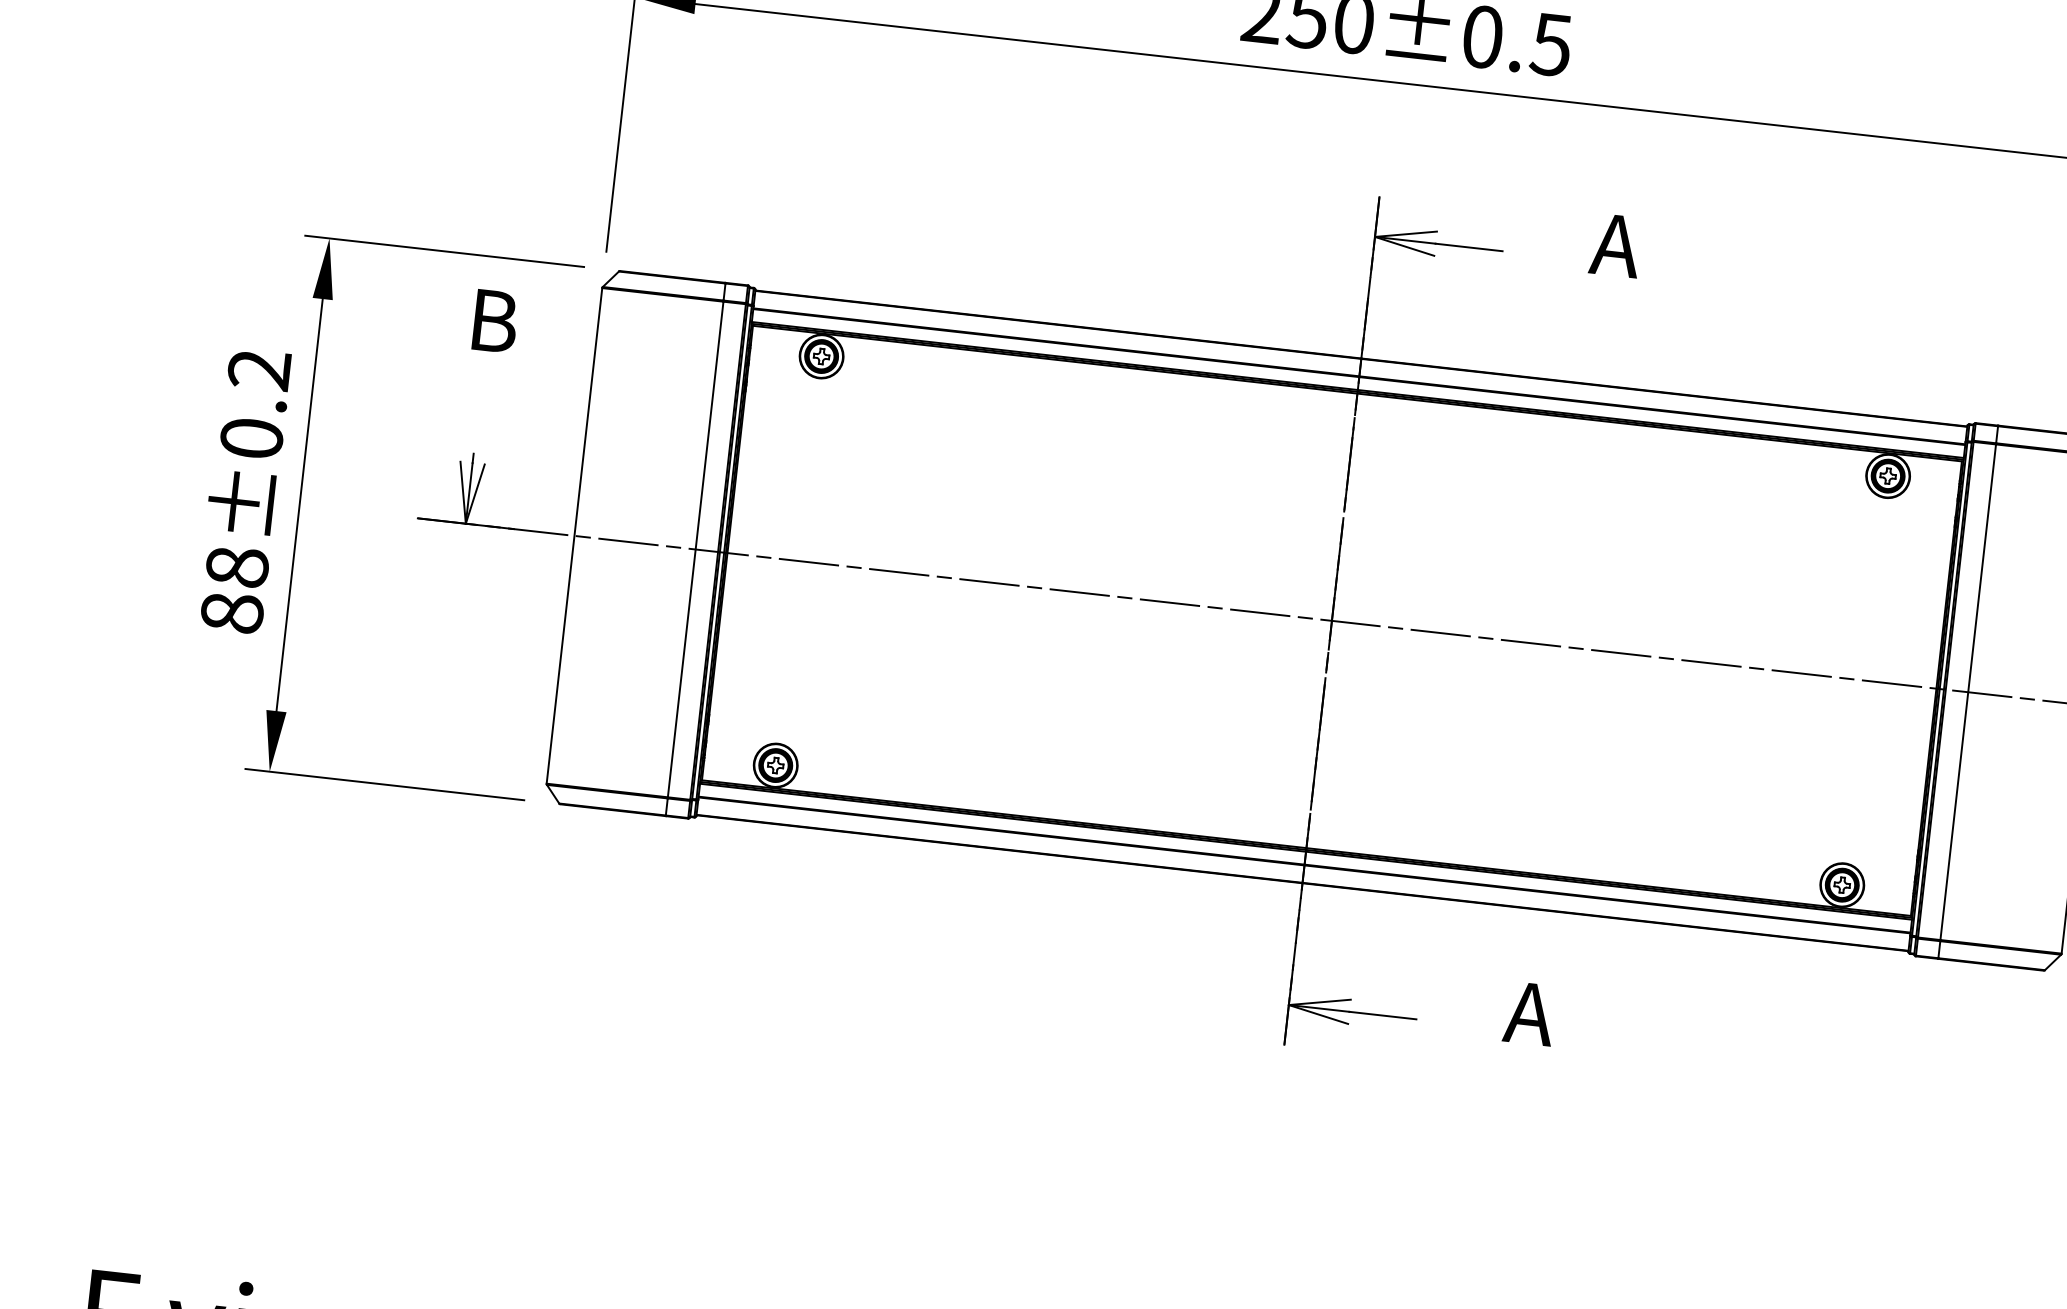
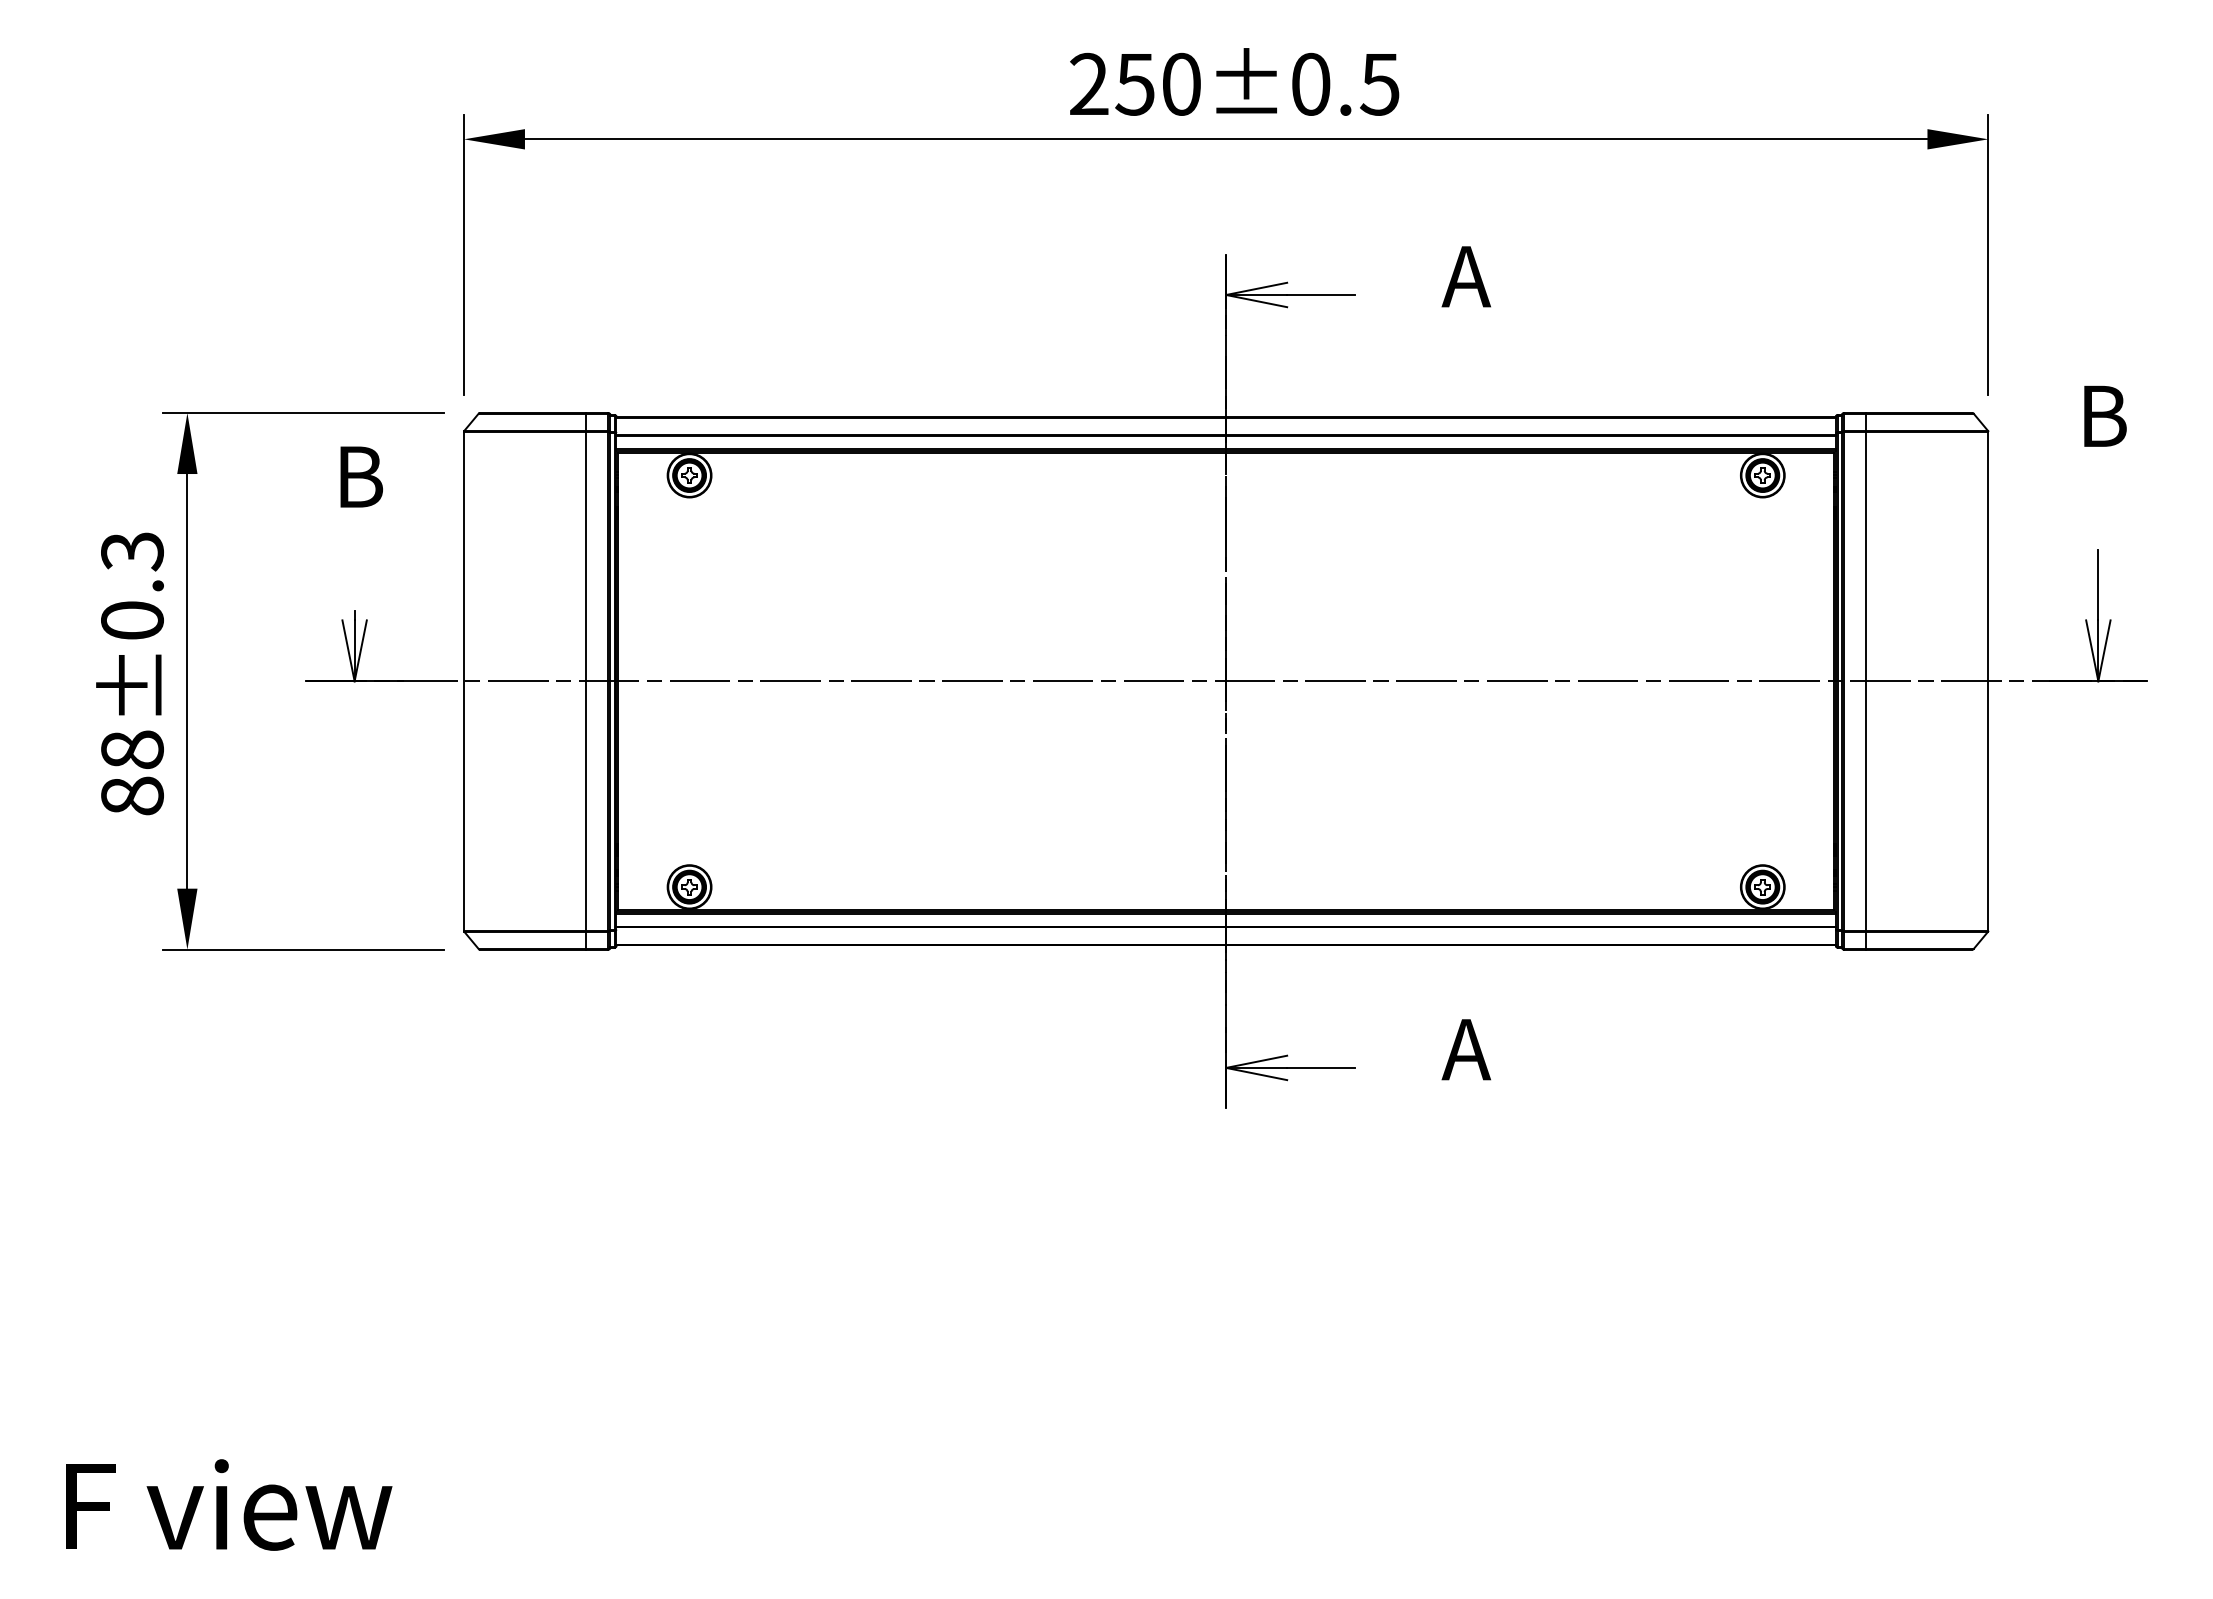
text: (259, 369) -> (132, 551), 88±0.2 -> 88±0.3

